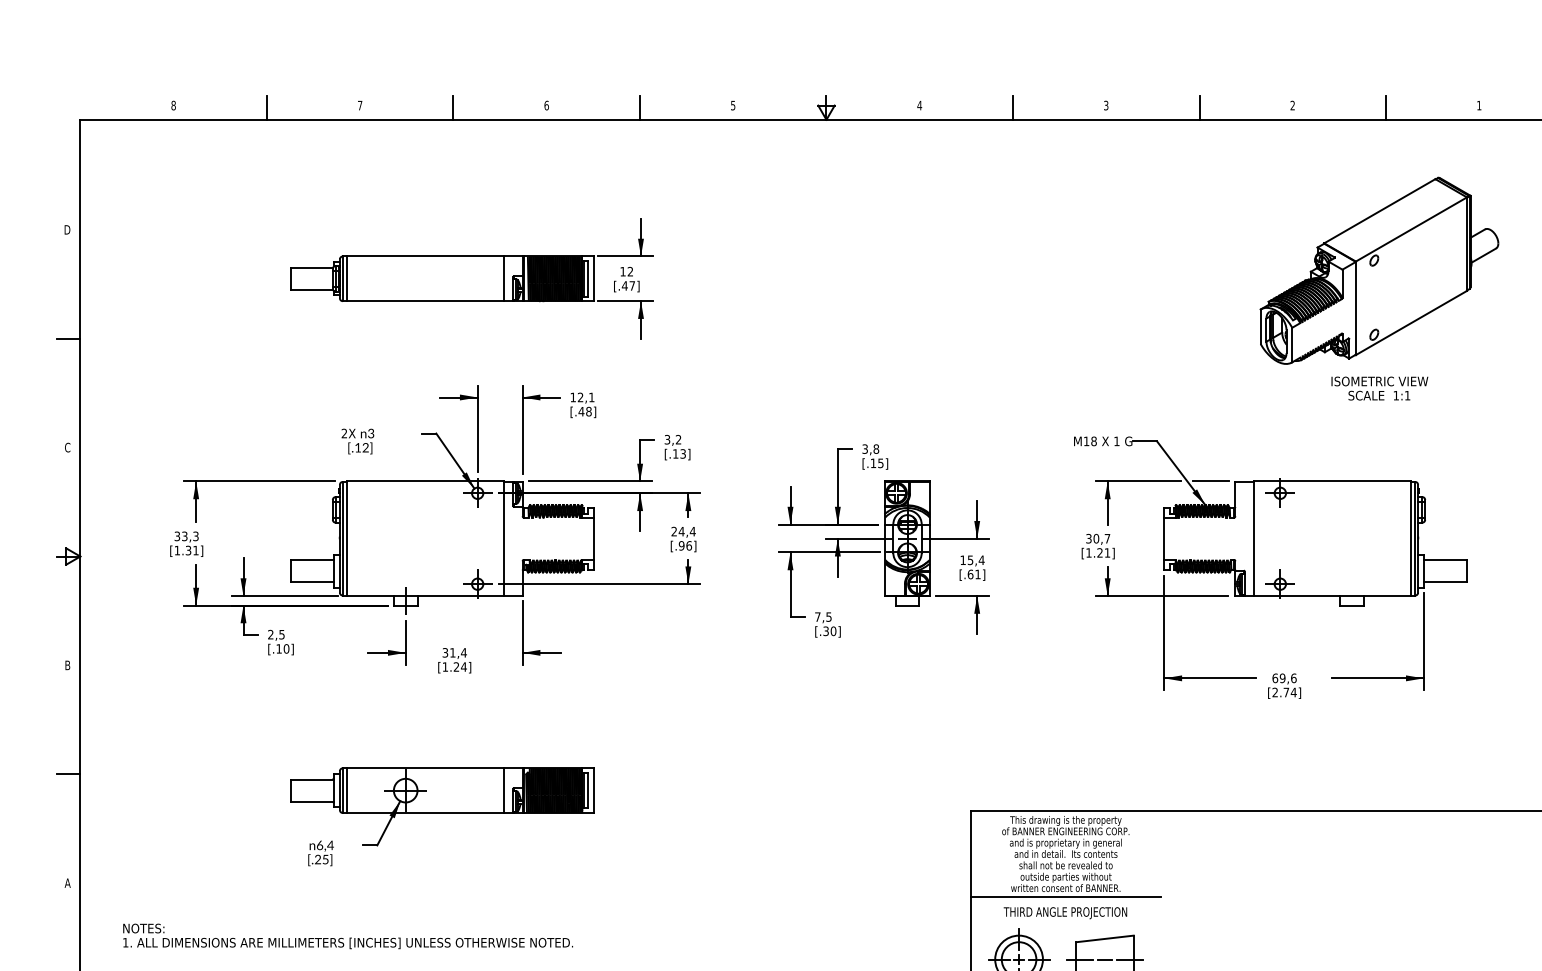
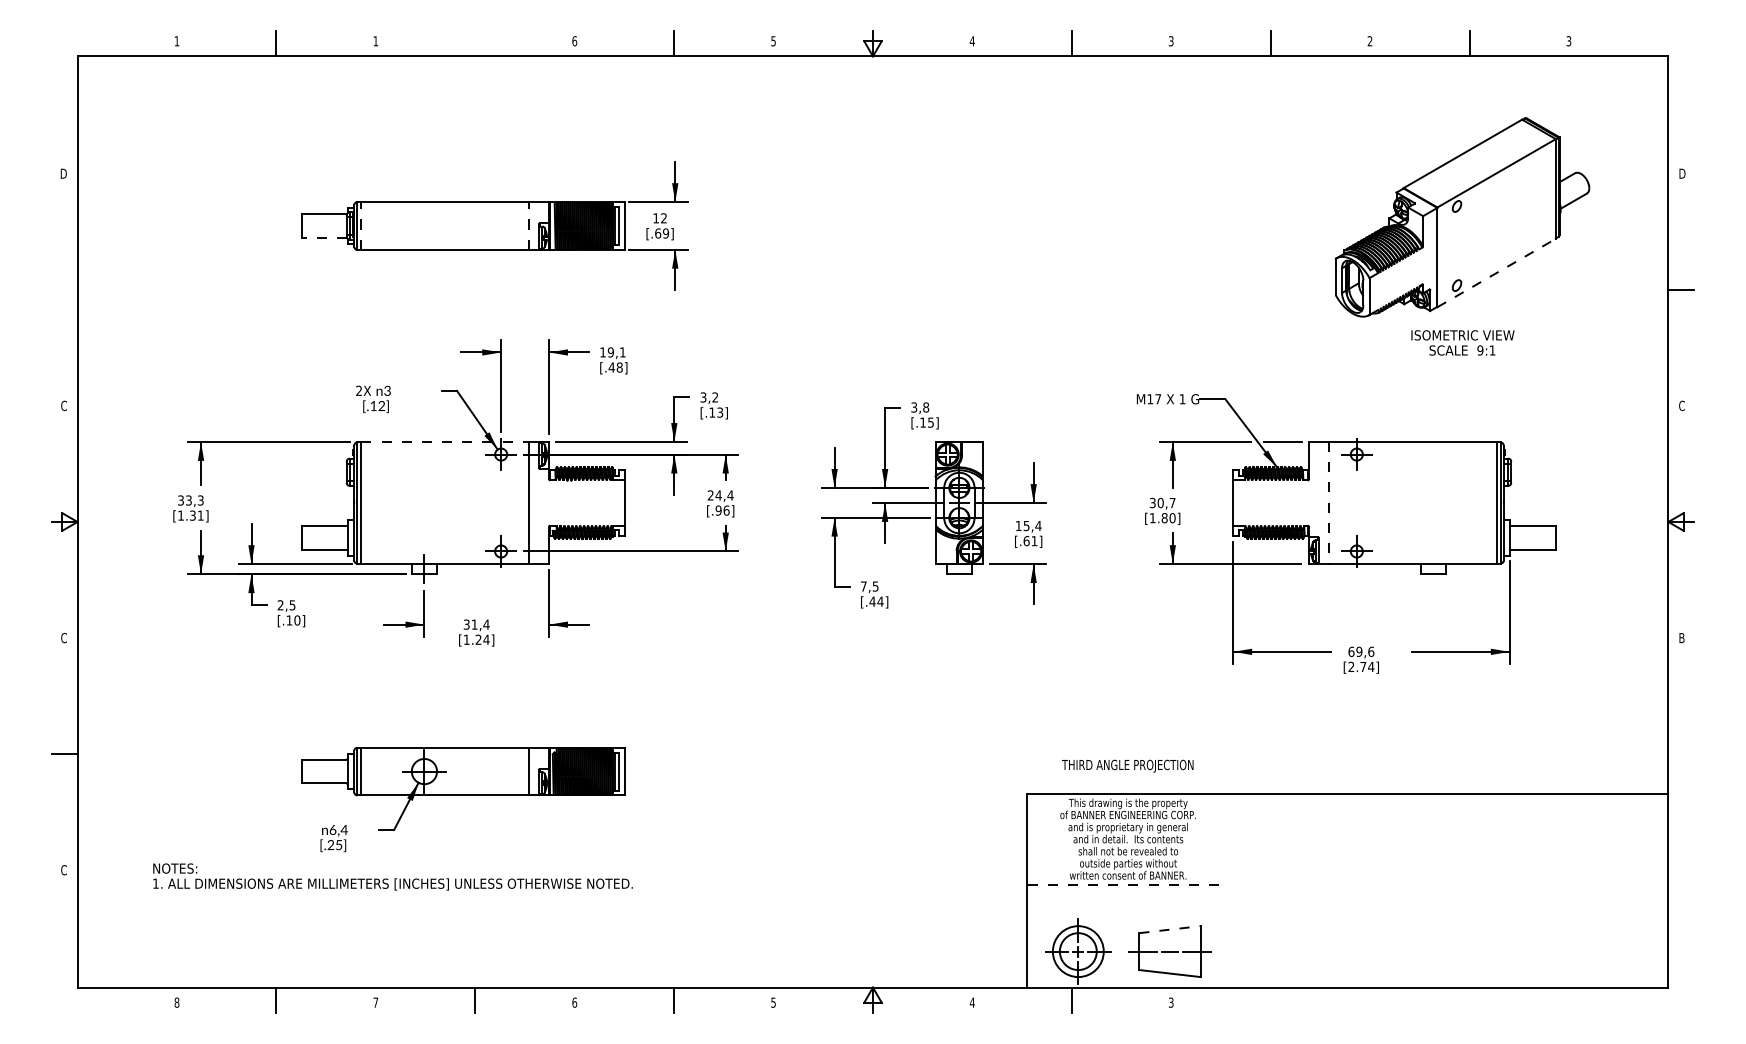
text: (173, 105) -> (176, 41), 8 -> 1
text: (359, 105) -> (375, 41), 7 -> 1
text: (1478, 105) -> (1568, 41), 1 -> 3
line: (453, 107) -> (475, 43), removed
line: (346, 278) -> (361, 225), solid -> dashed
line: (503, 278) -> (528, 225), solid -> dashed
text: (628, 285) -> (661, 233), [.47] -> [.69]
line: (311, 289) -> (323, 237), solid -> dashed
line: (1412, 322) -> (1497, 272), solid -> dashed
line: (68, 338) -> (64, 289), removed
text: (1396, 395) -> (1480, 350), 1:1 -> 9:1
text: (580, 397) -> (610, 352), 12,1 -> 19,1
text: (1094, 441) -> (1158, 399), M18 -> M17
line: (425, 481) -> (445, 441), solid -> dashed
line: (1254, 539) -> (1329, 503), solid -> dashed
text: (1103, 553) -> (1168, 518), [1.21] -> [1.80]
text: (829, 631) -> (876, 601), [.30] -> [.44]
text: (67, 664) -> (63, 637), B -> C
text: (68, 883) -> (64, 870), A -> C
line: (1066, 896) -> (1128, 884), solid -> dashed
text: (1065, 912) -> (1127, 765), moved
text: (347, 935) -> (392, 876), moved
line: (1104, 938) -> (1169, 929), solid -> dashed

